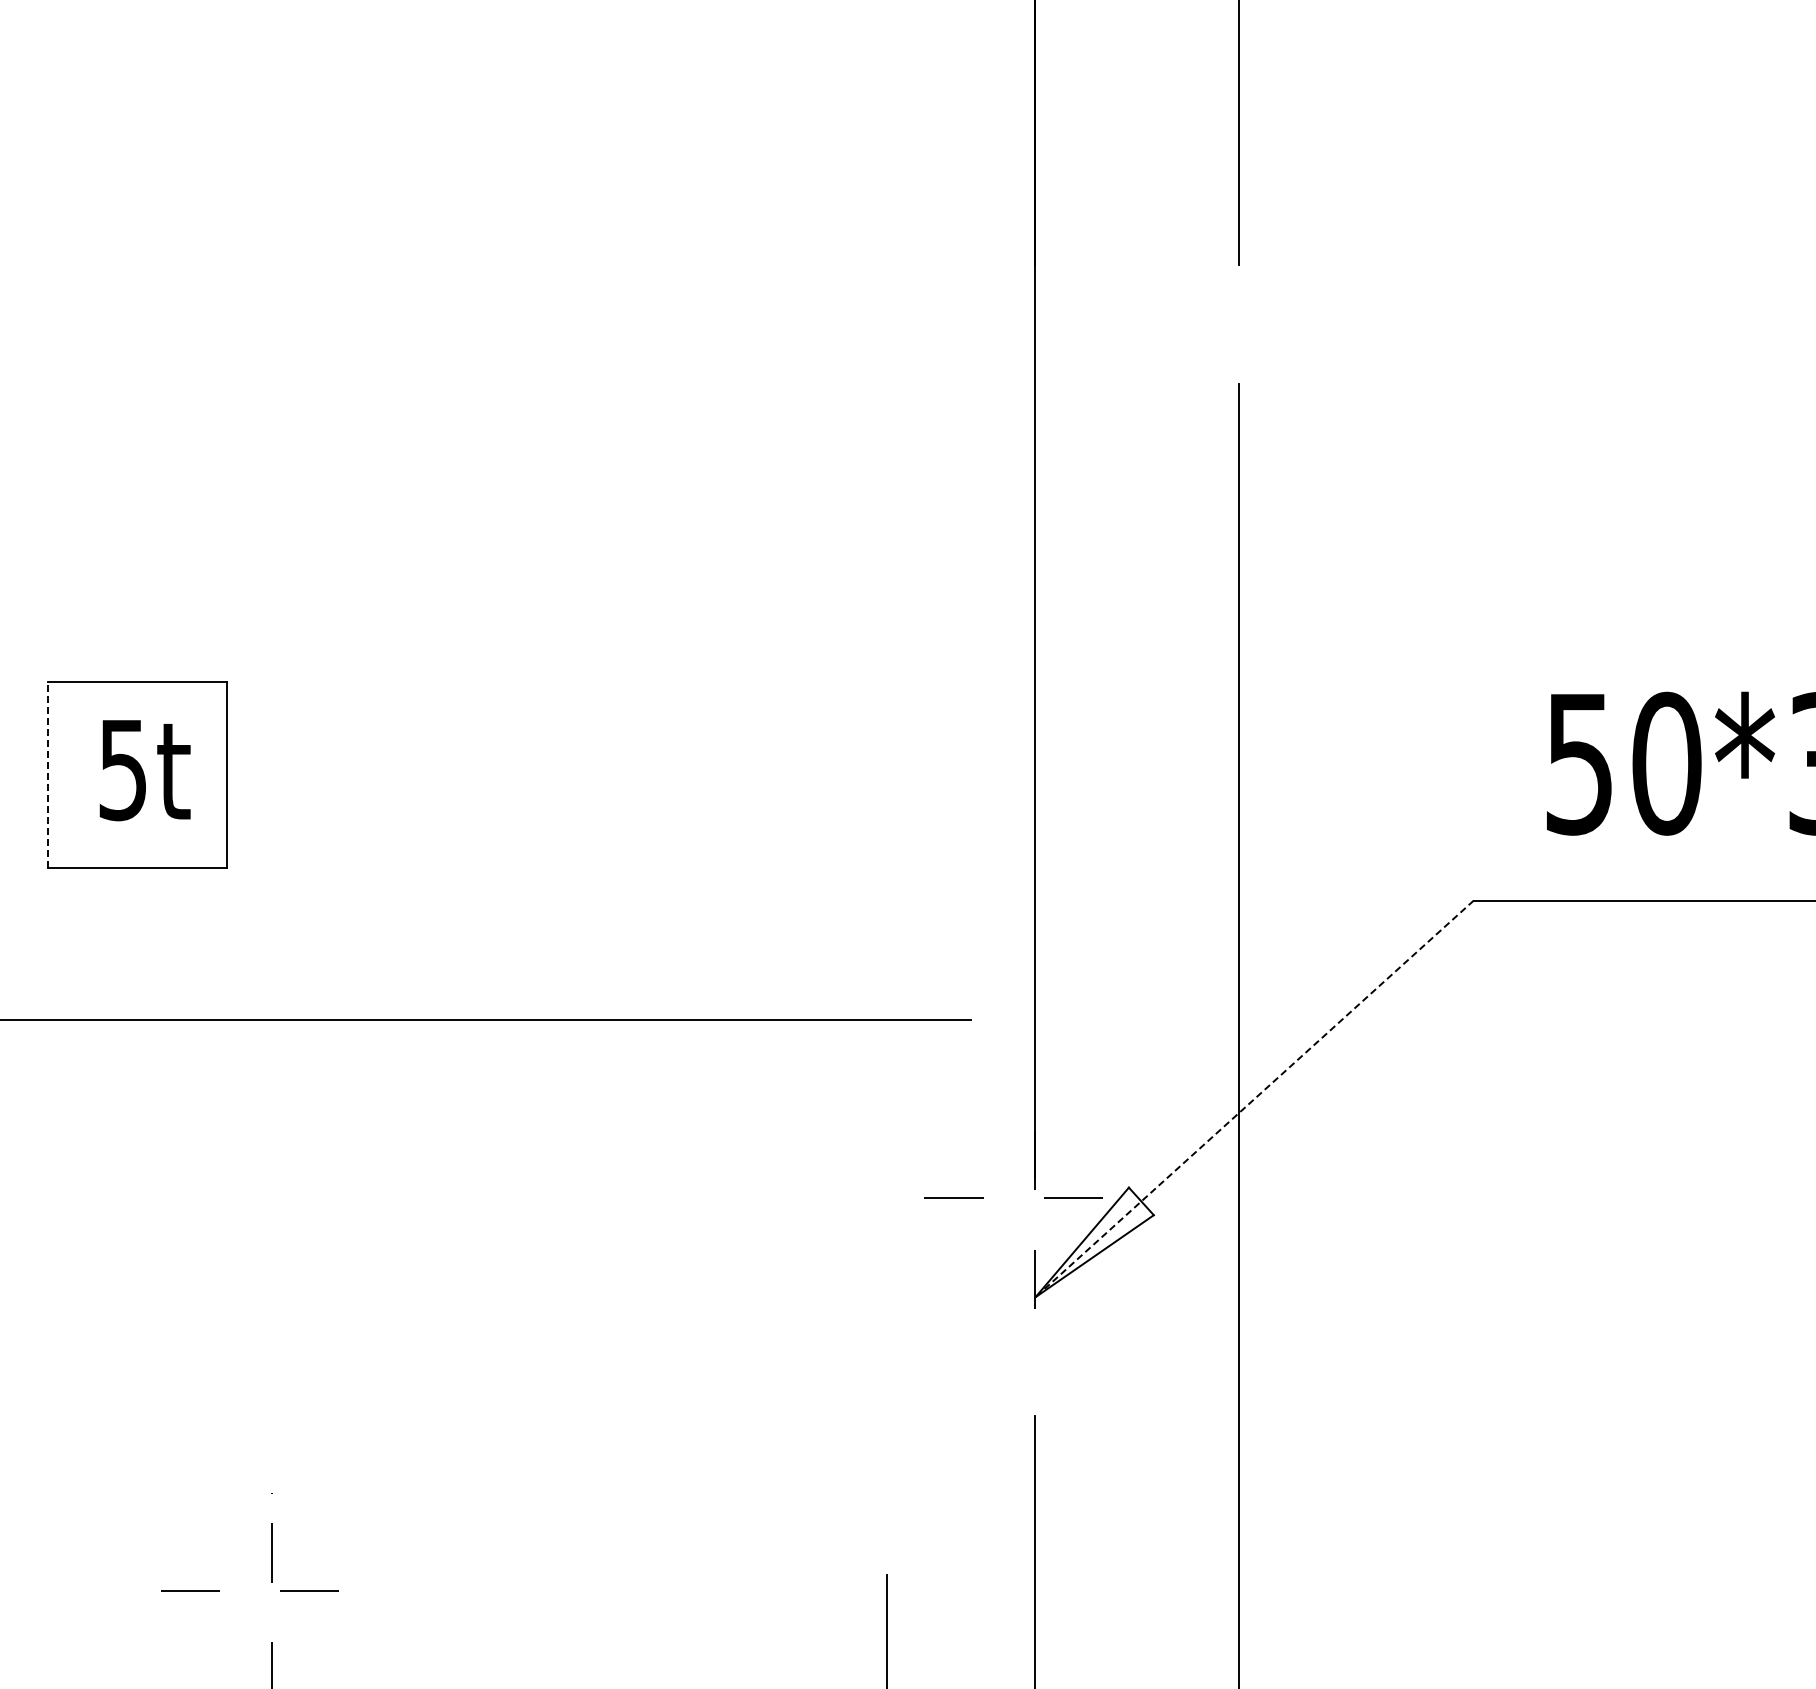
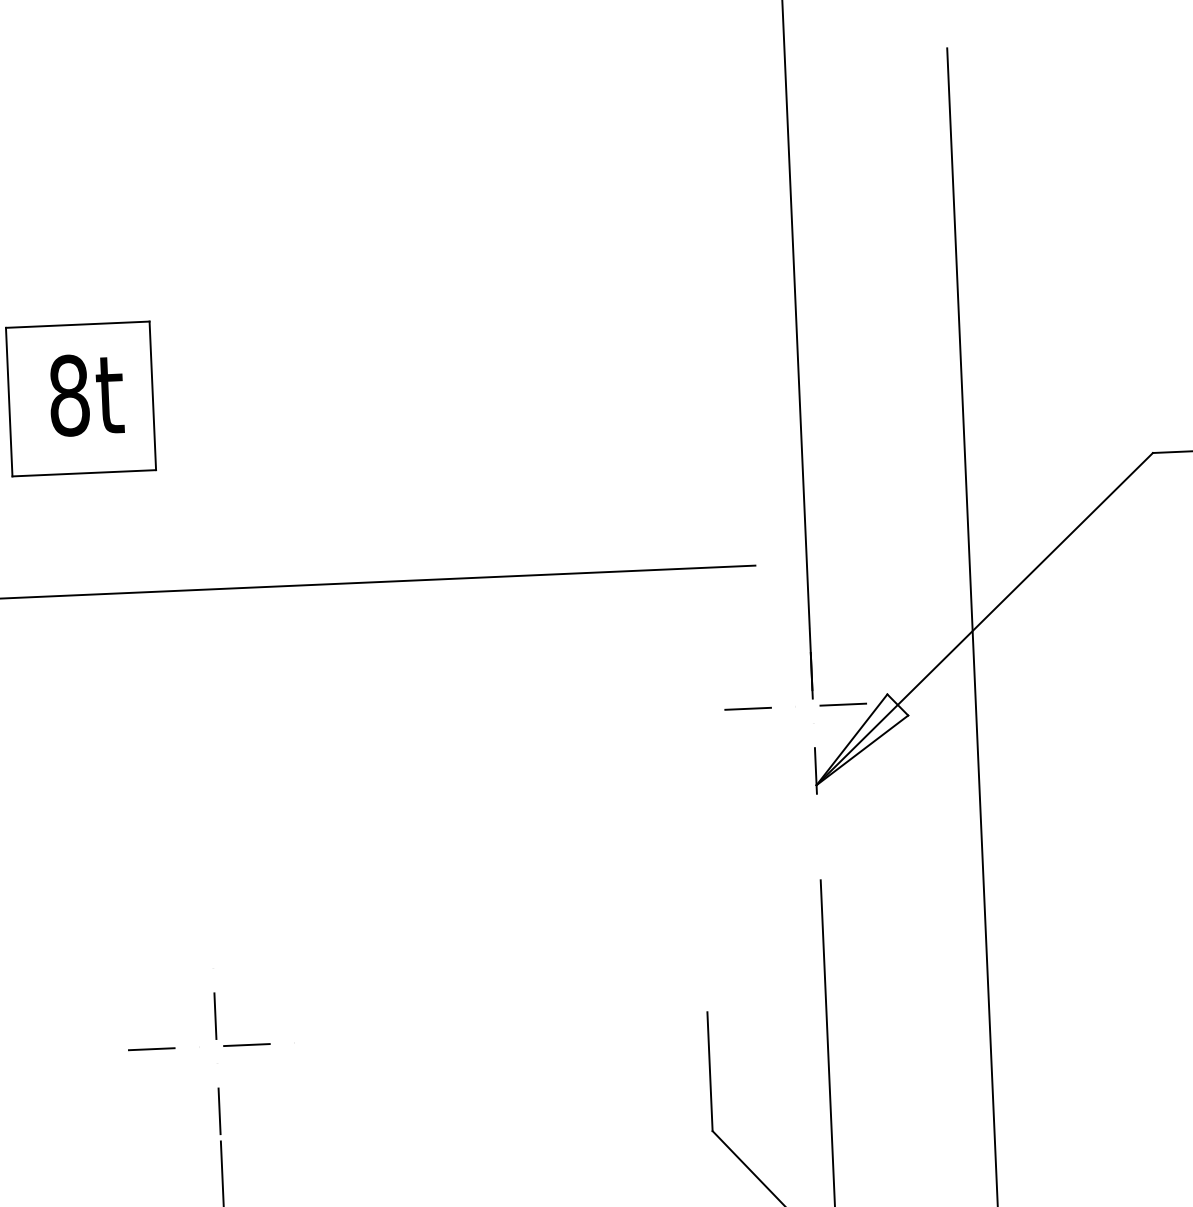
text: (123, 769) -> (69, 395), 5t -> 8t
line: (47, 774) -> (9, 402), dashed -> solid
line: (1254, 1098) -> (984, 618), dashed -> solid

